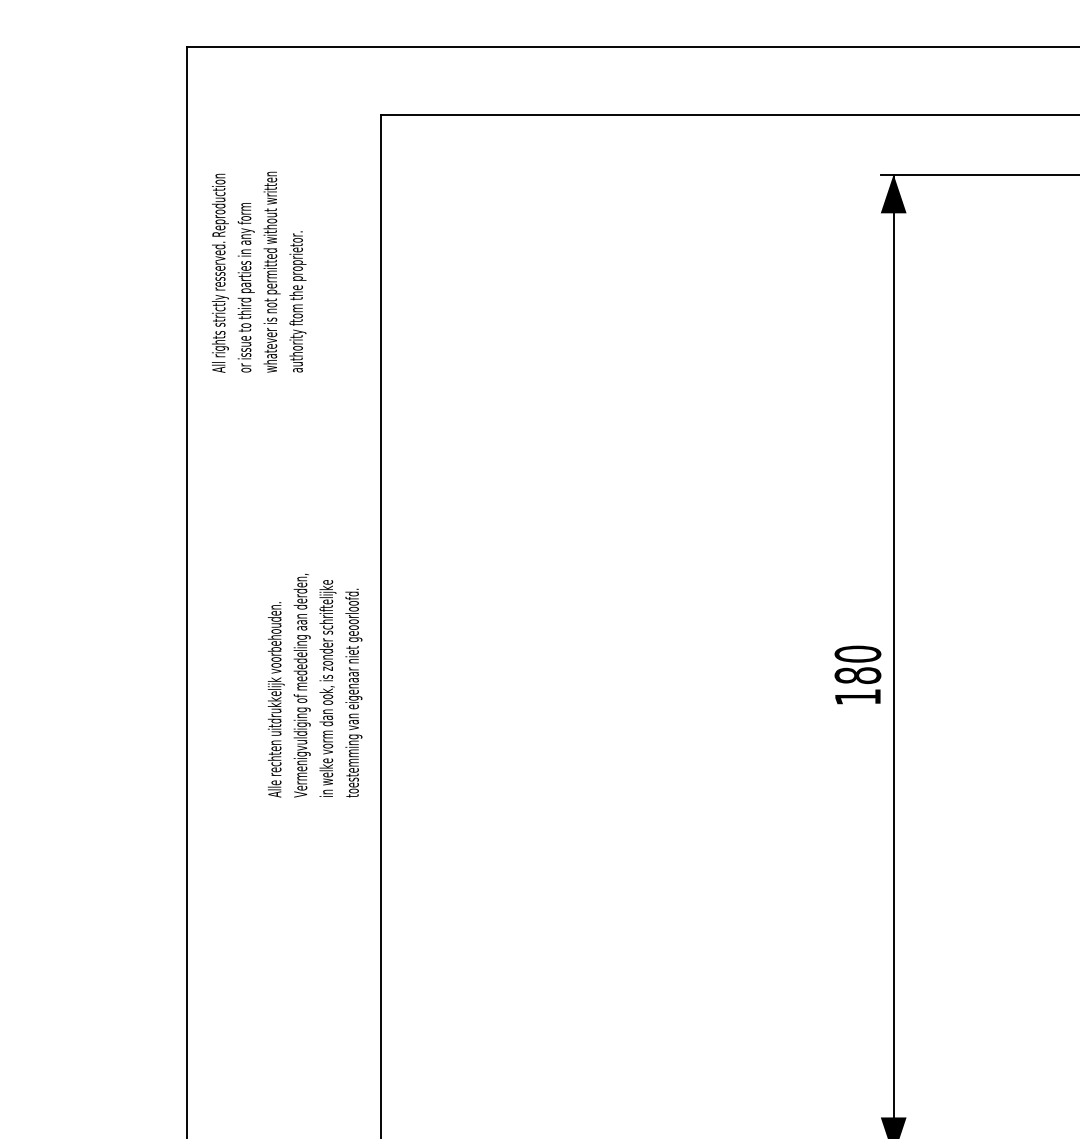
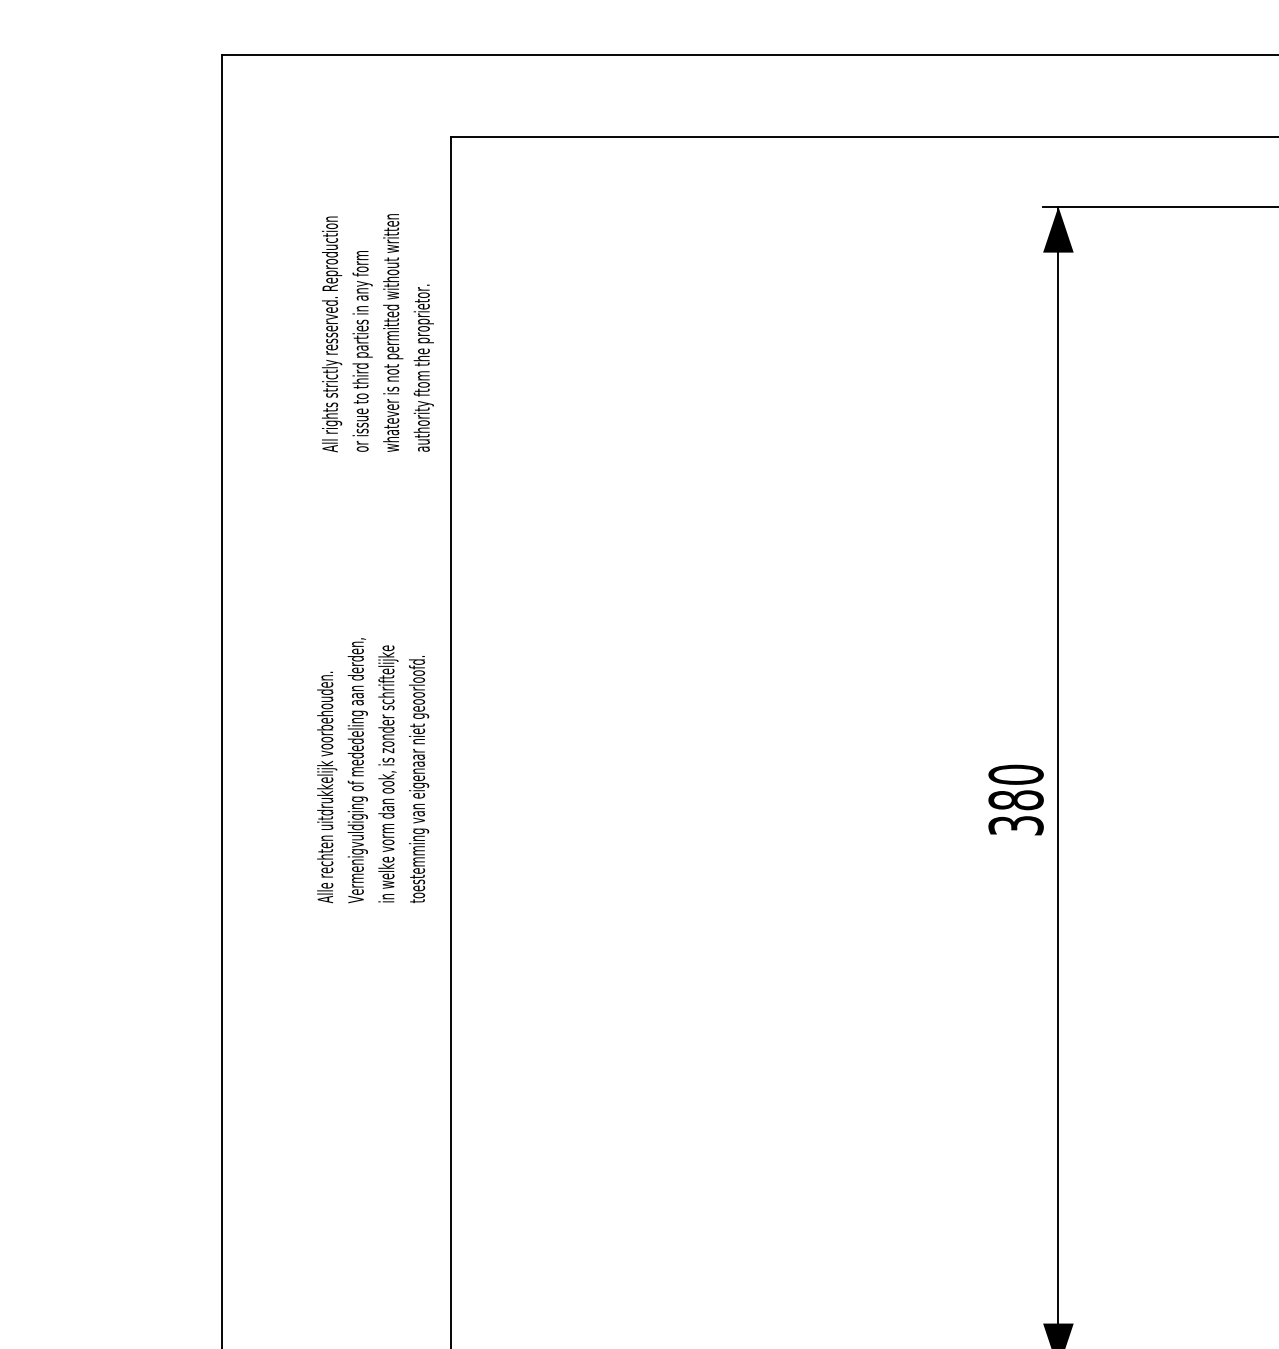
text: (259, 271) -> (378, 332), moved
text: (314, 685) -> (372, 770), moved
text: (857, 697) -> (1015, 826), 180 -> 380

